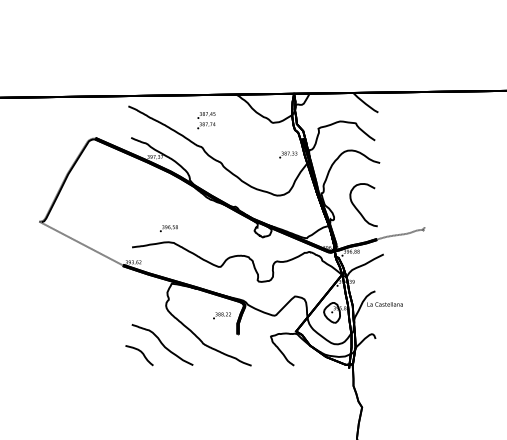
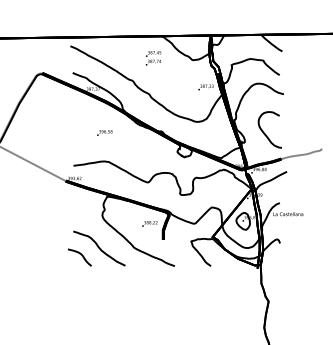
text: (206, 120) -> (153, 58), moved
text: (168, 228) -> (104, 132), moved

